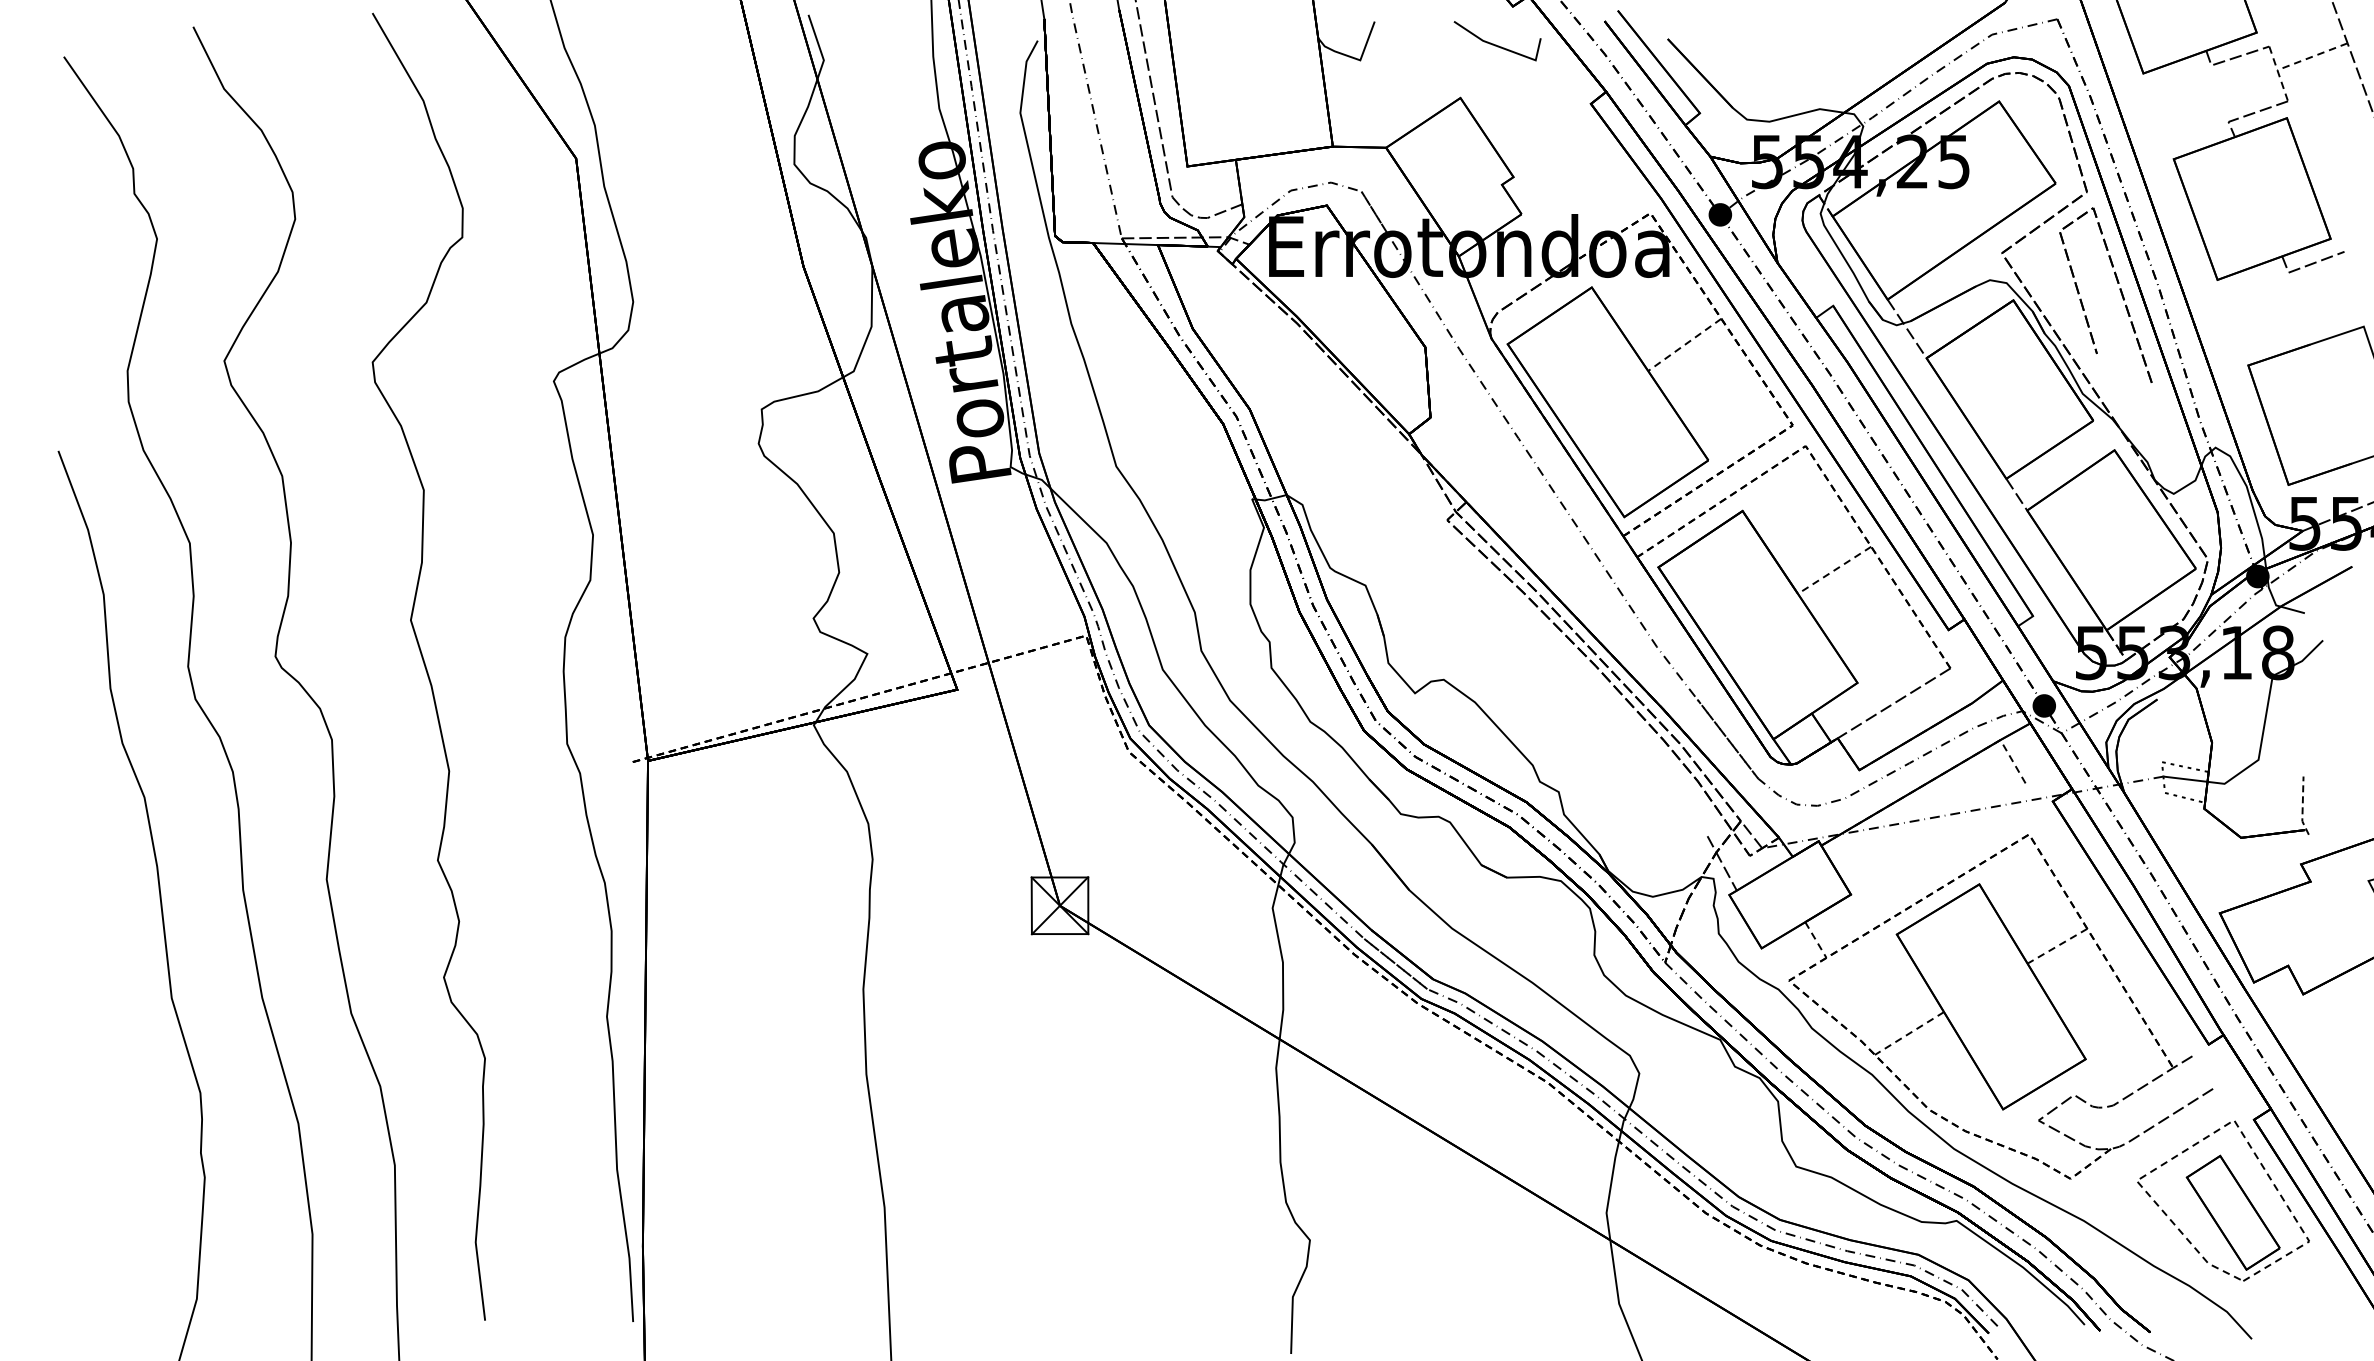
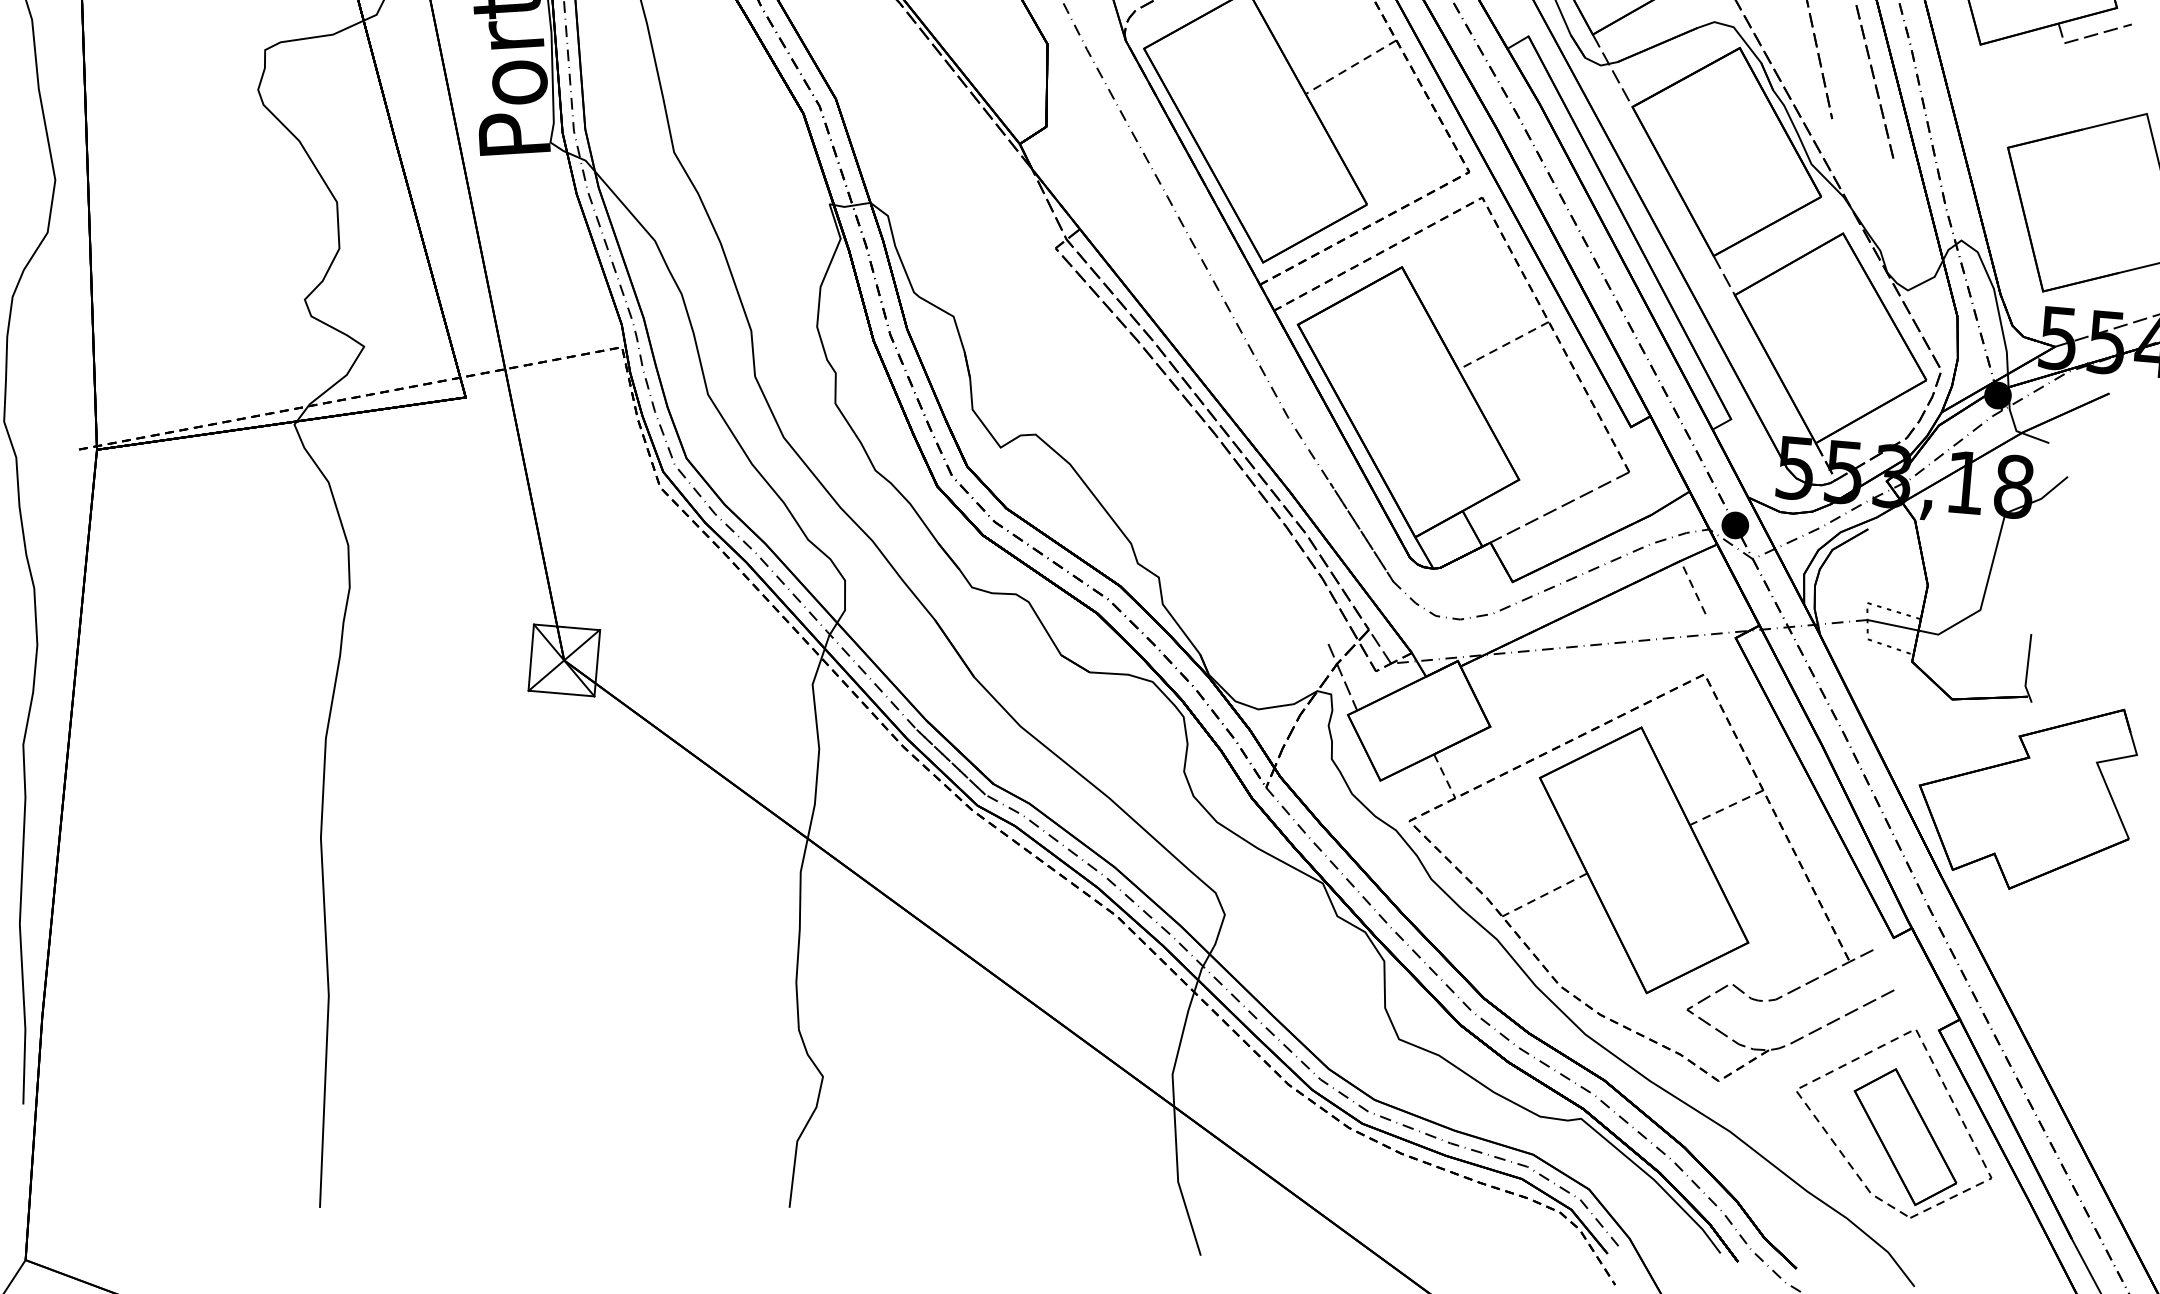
line: (2302, 807) -> (2027, 670), dashed -> solid

